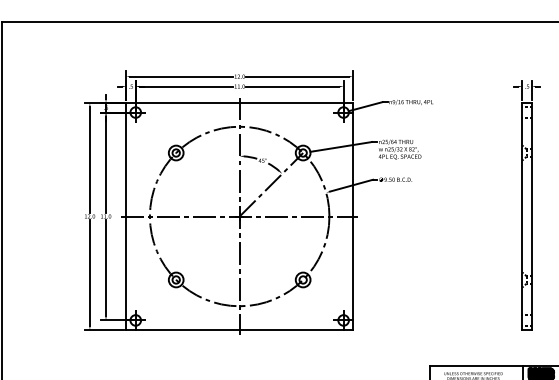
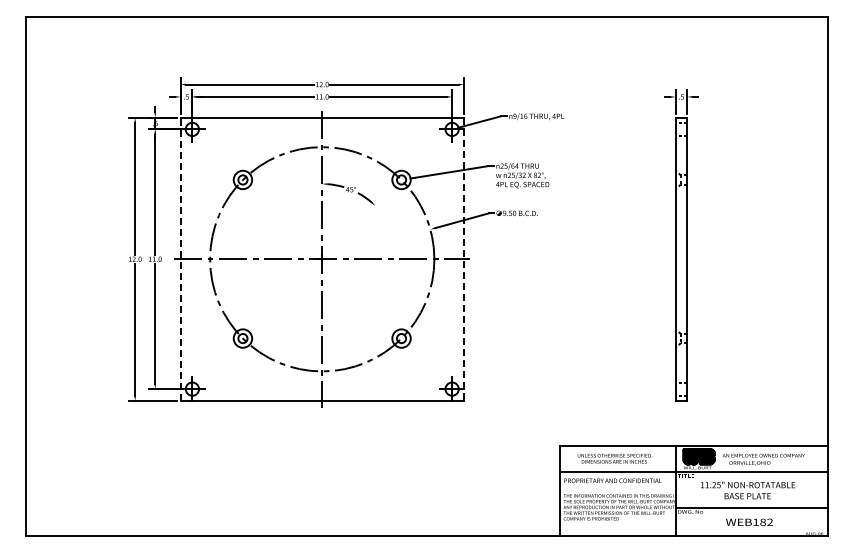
line: (271, 184) -> (361, 219), removed
line: (126, 216) -> (180, 259), solid -> dashed
line: (352, 216) -> (463, 259), solid -> dashed

